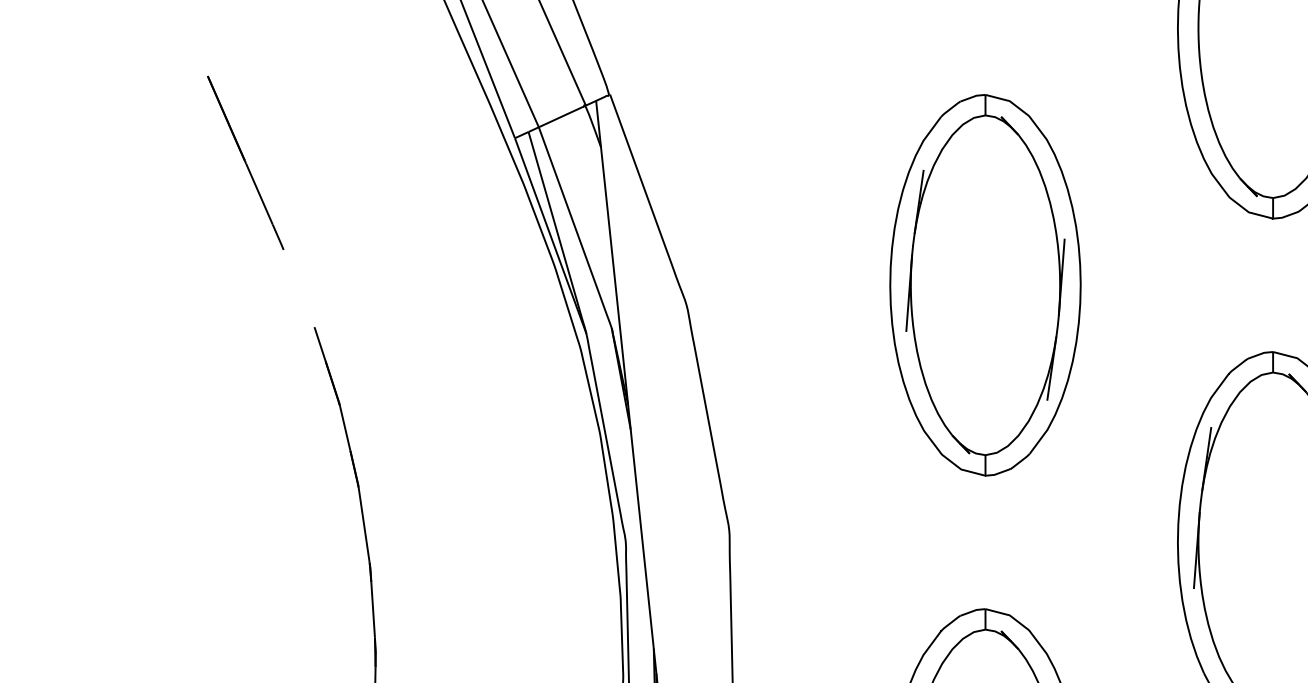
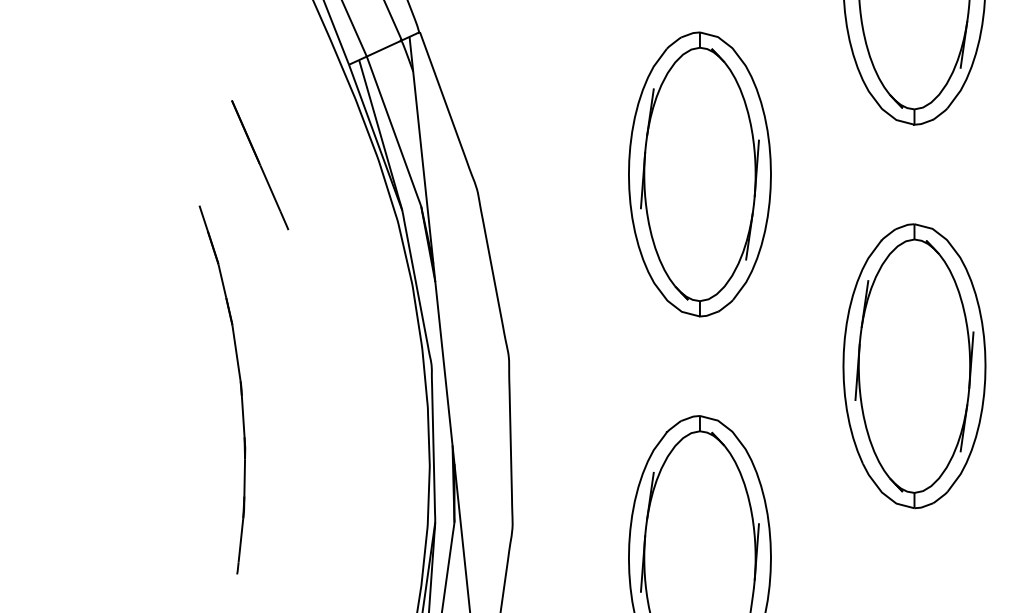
line: (246, 163) -> (260, 165), moved

